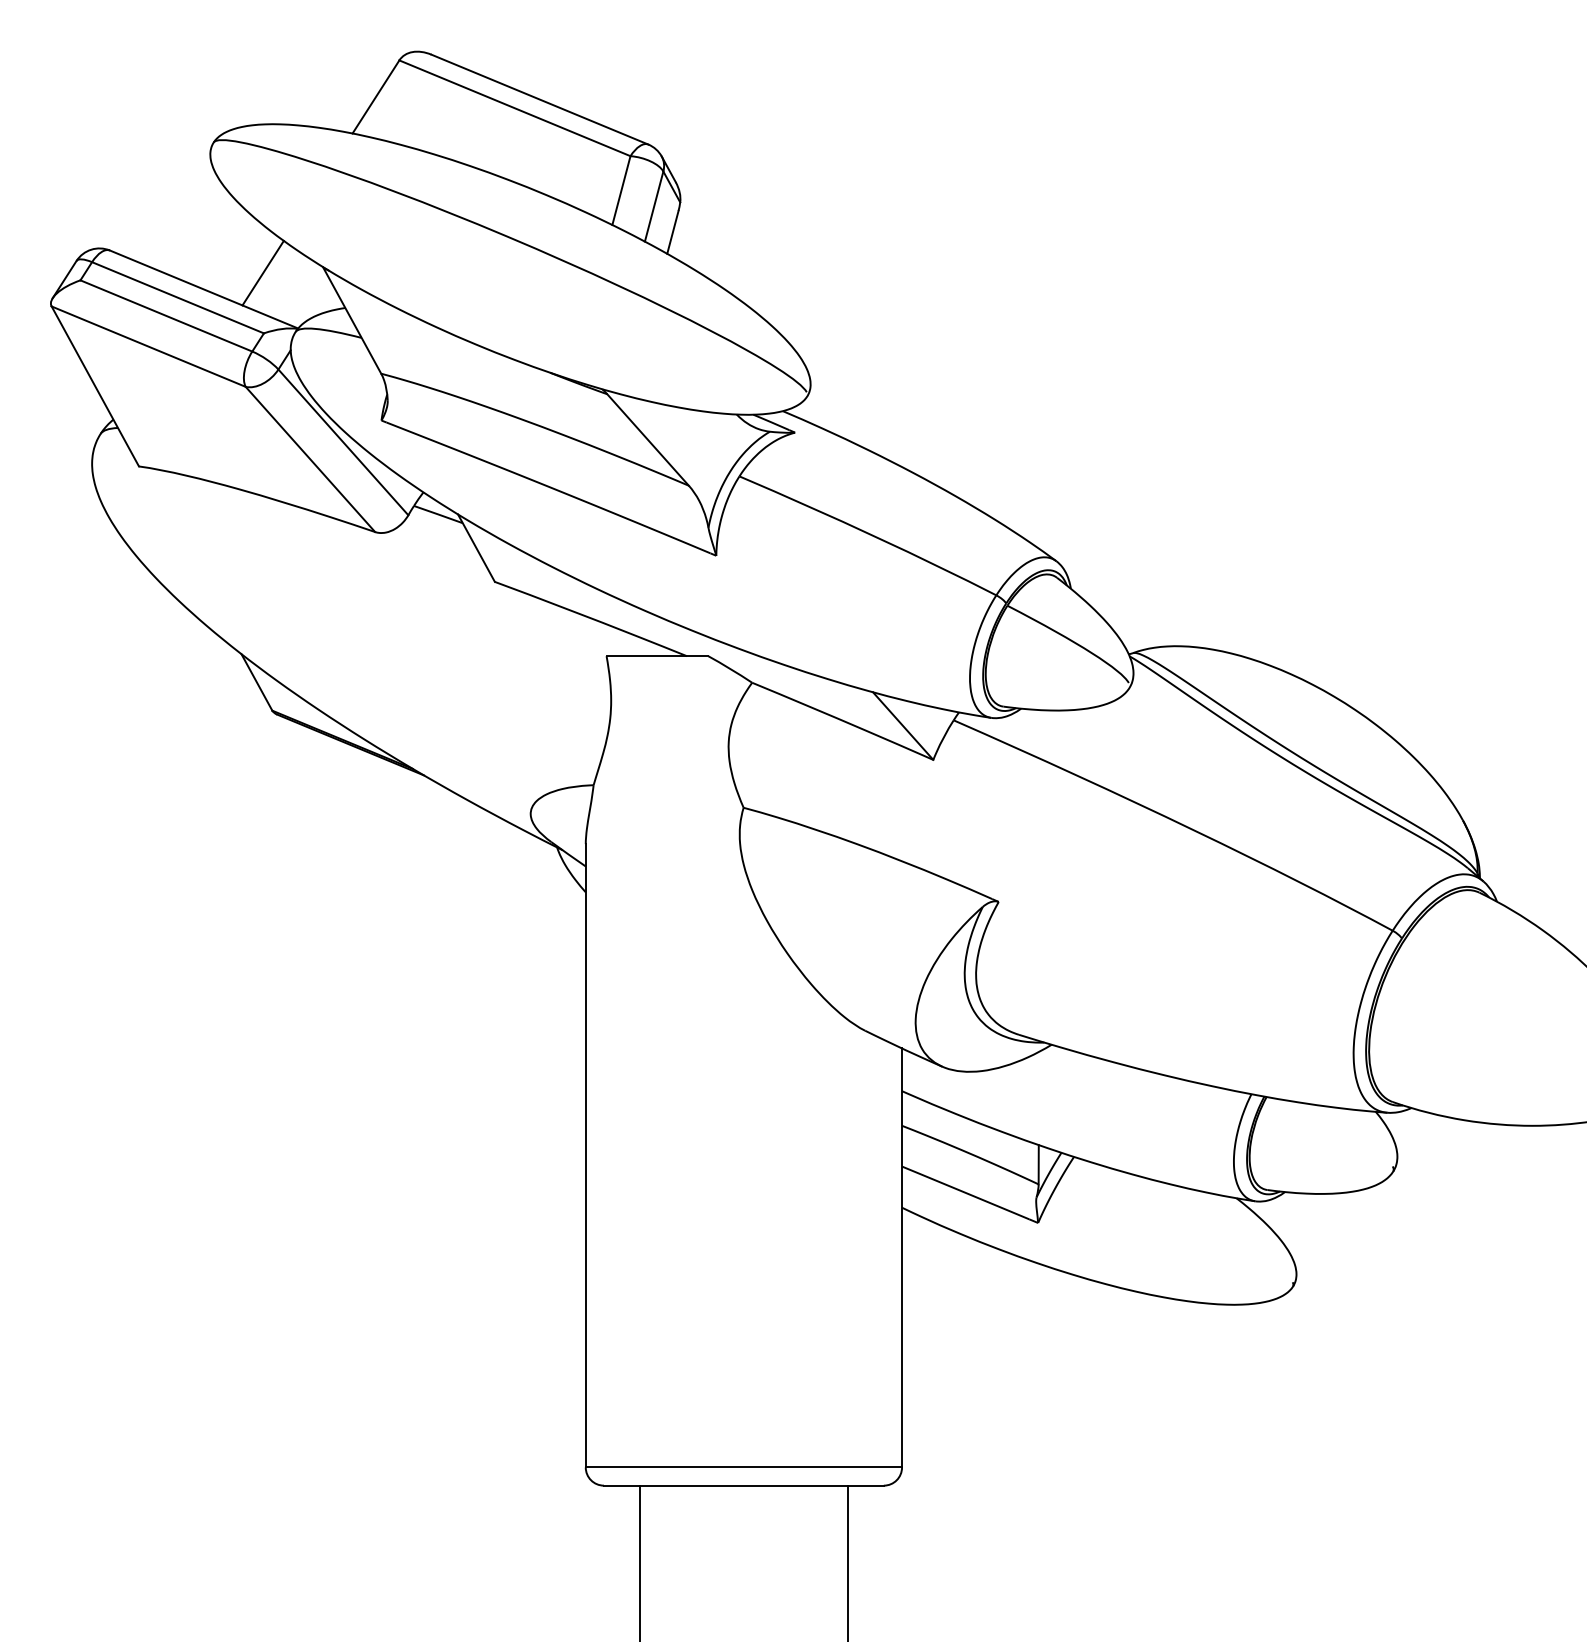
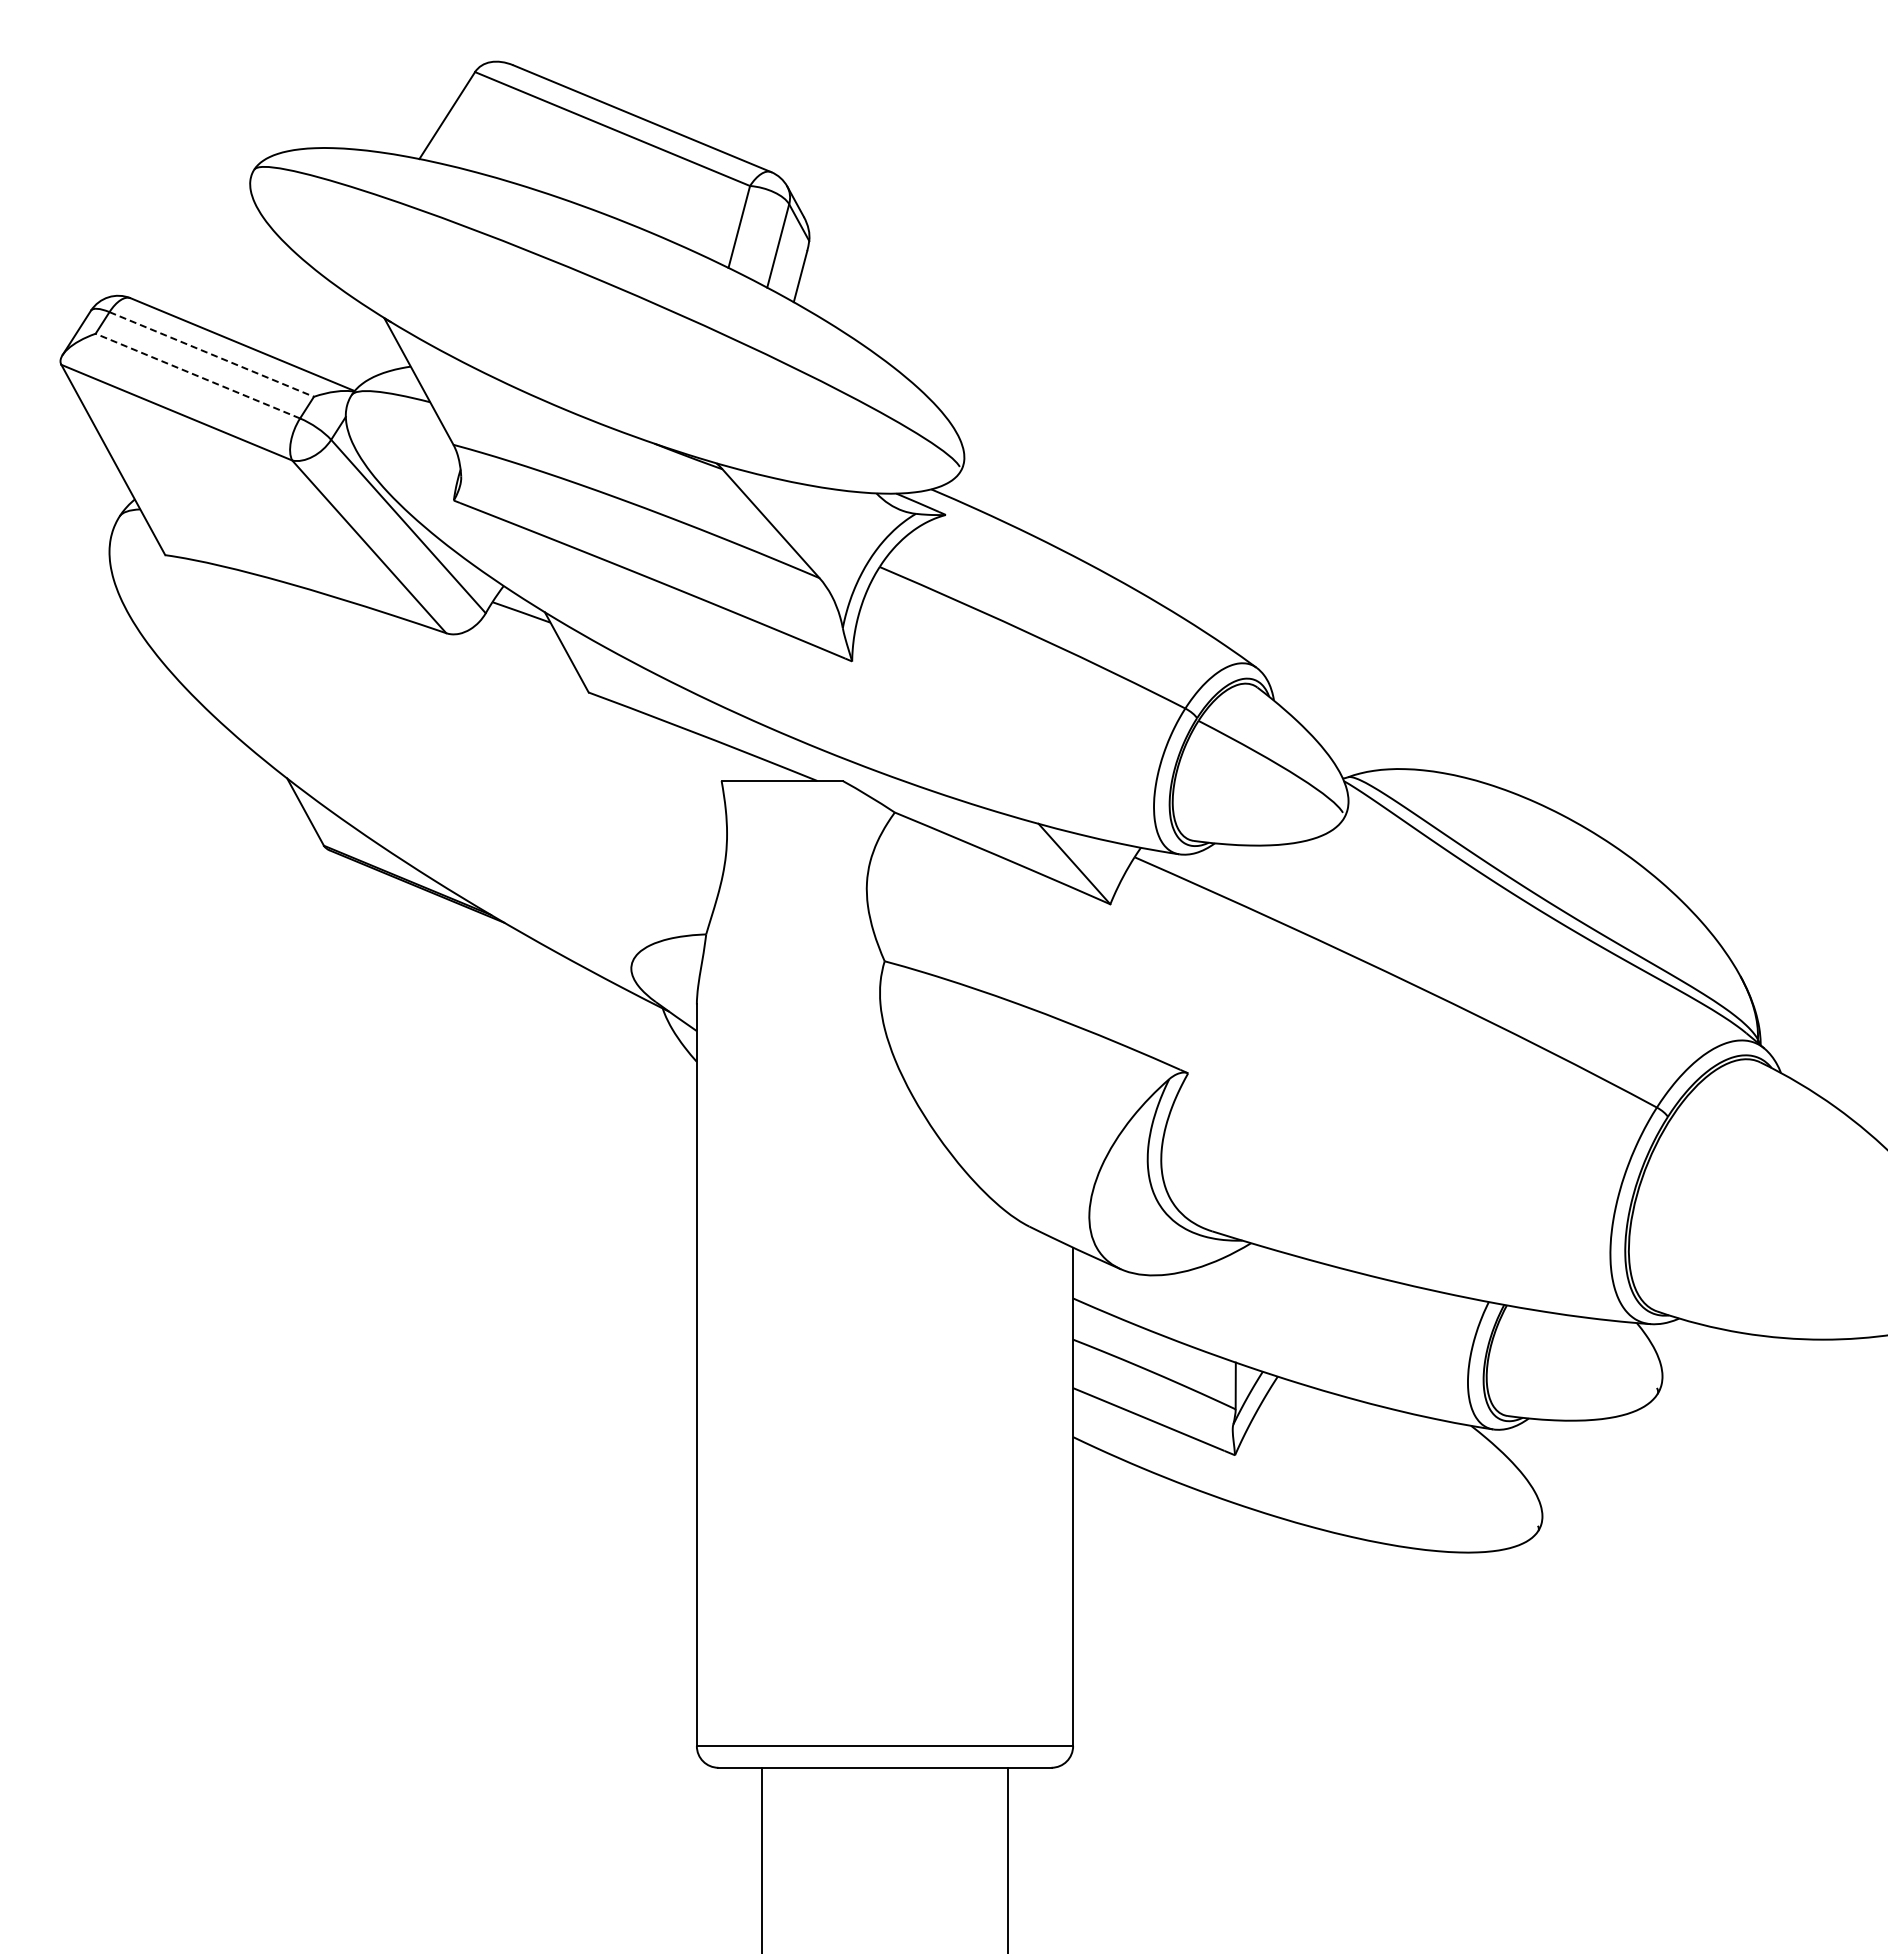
line: (262, 272) -> (312, 324), removed
line: (177, 297) -> (211, 354), solid -> dashed
line: (166, 316) -> (197, 376), solid -> dashed

